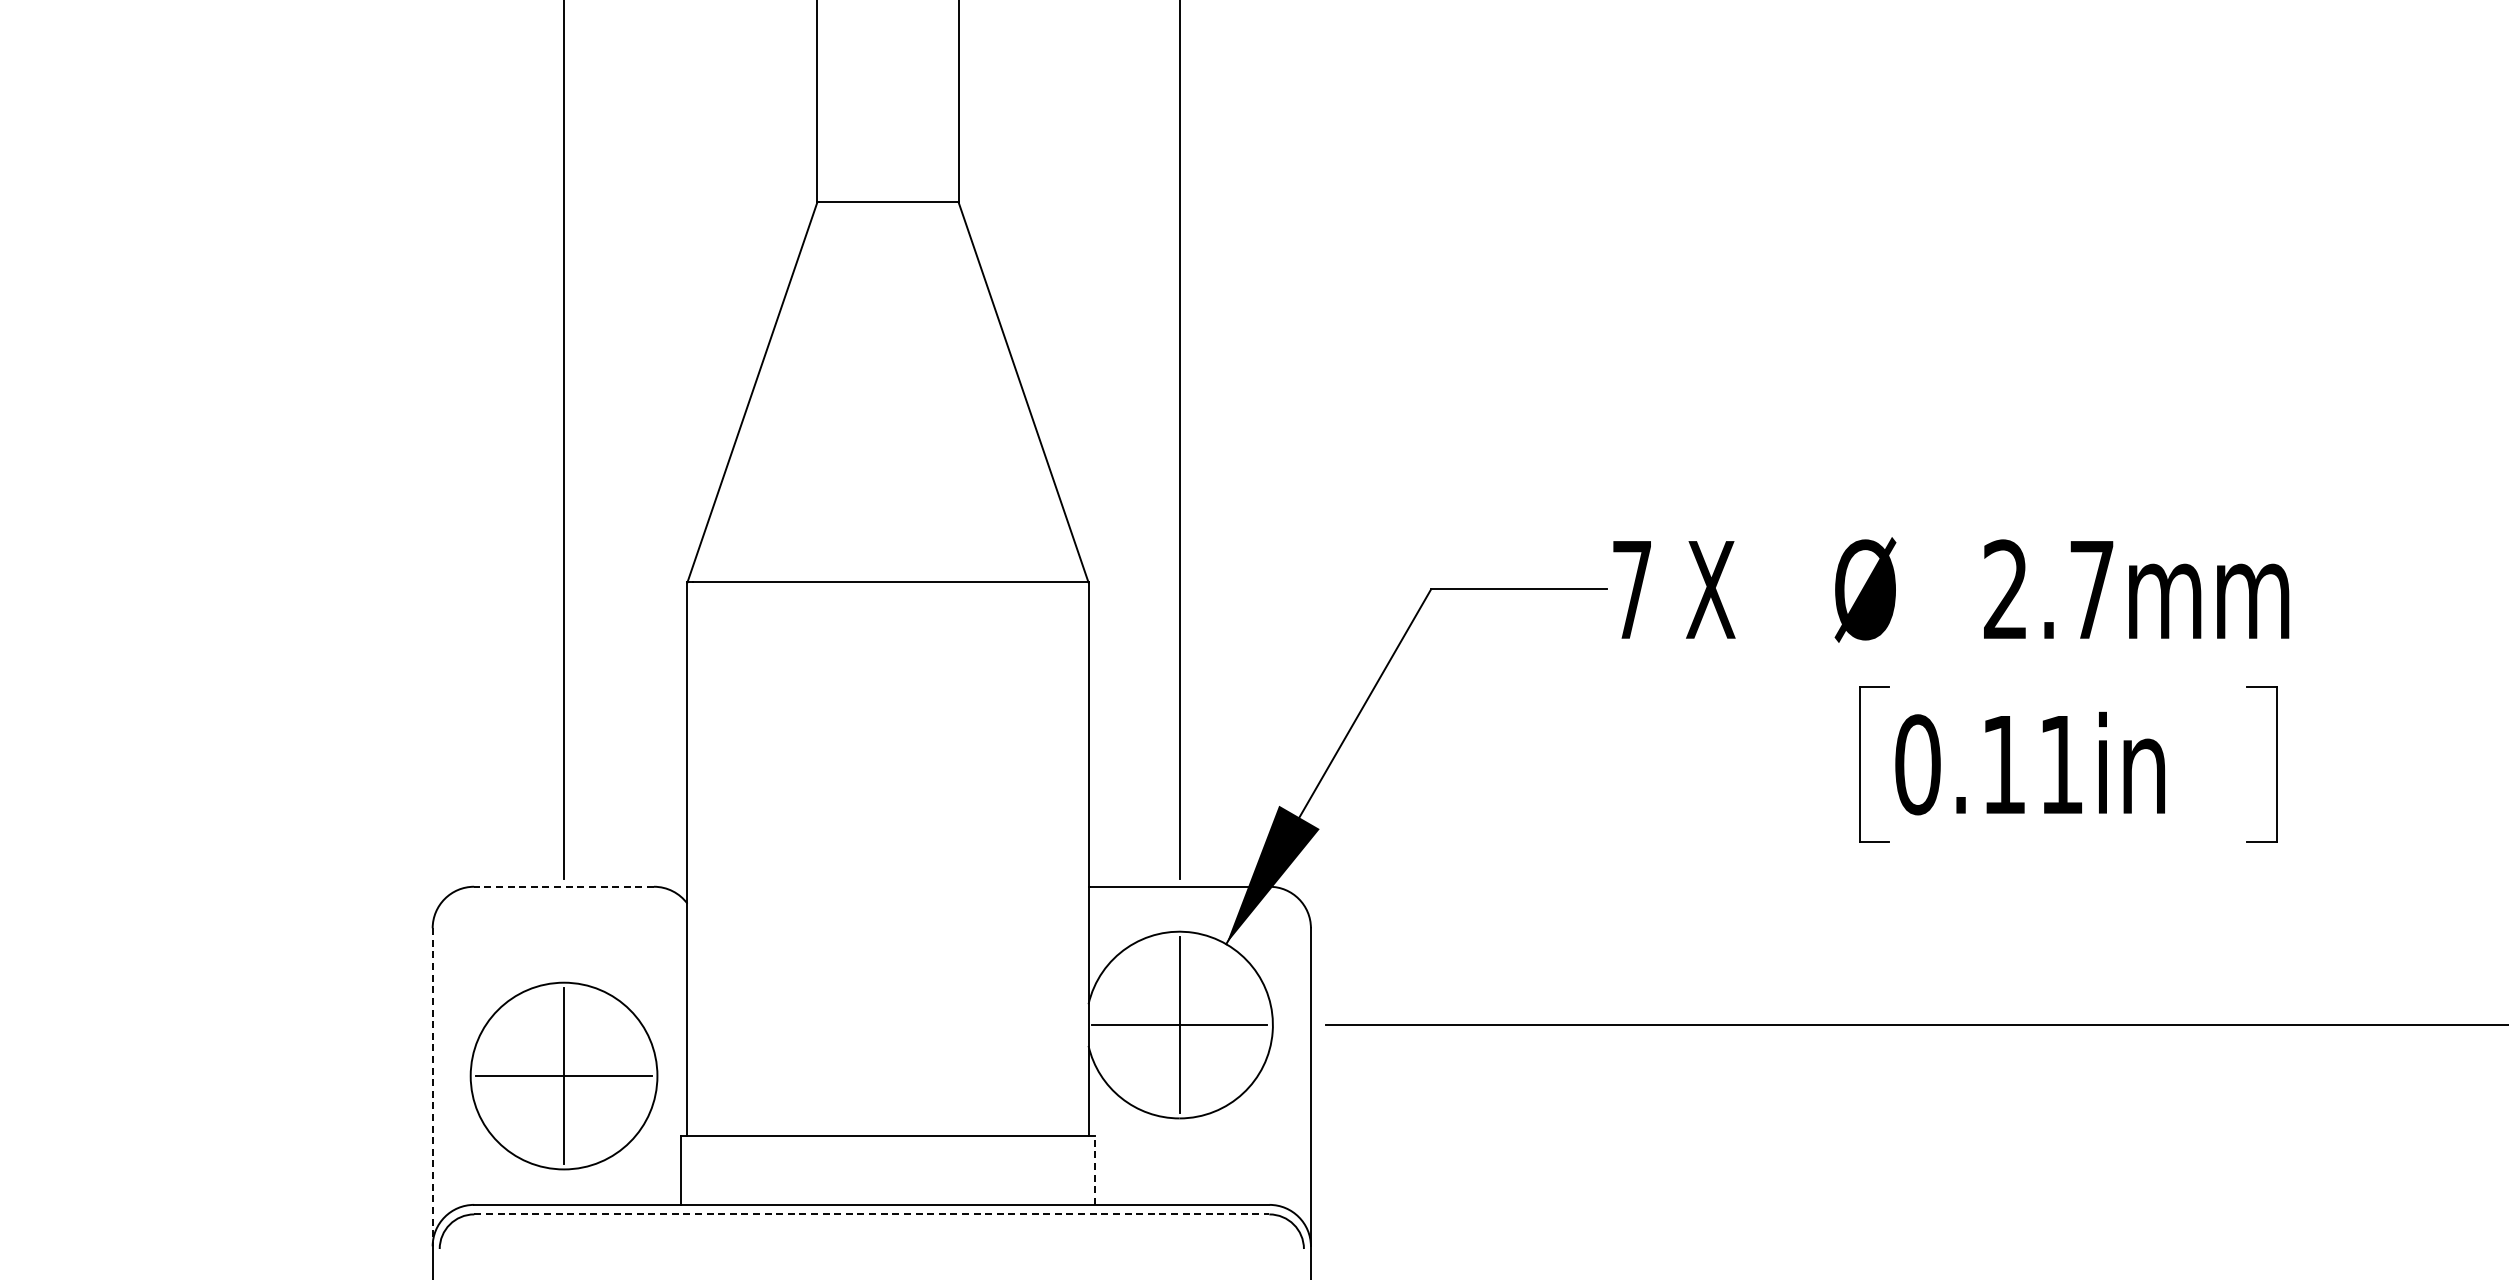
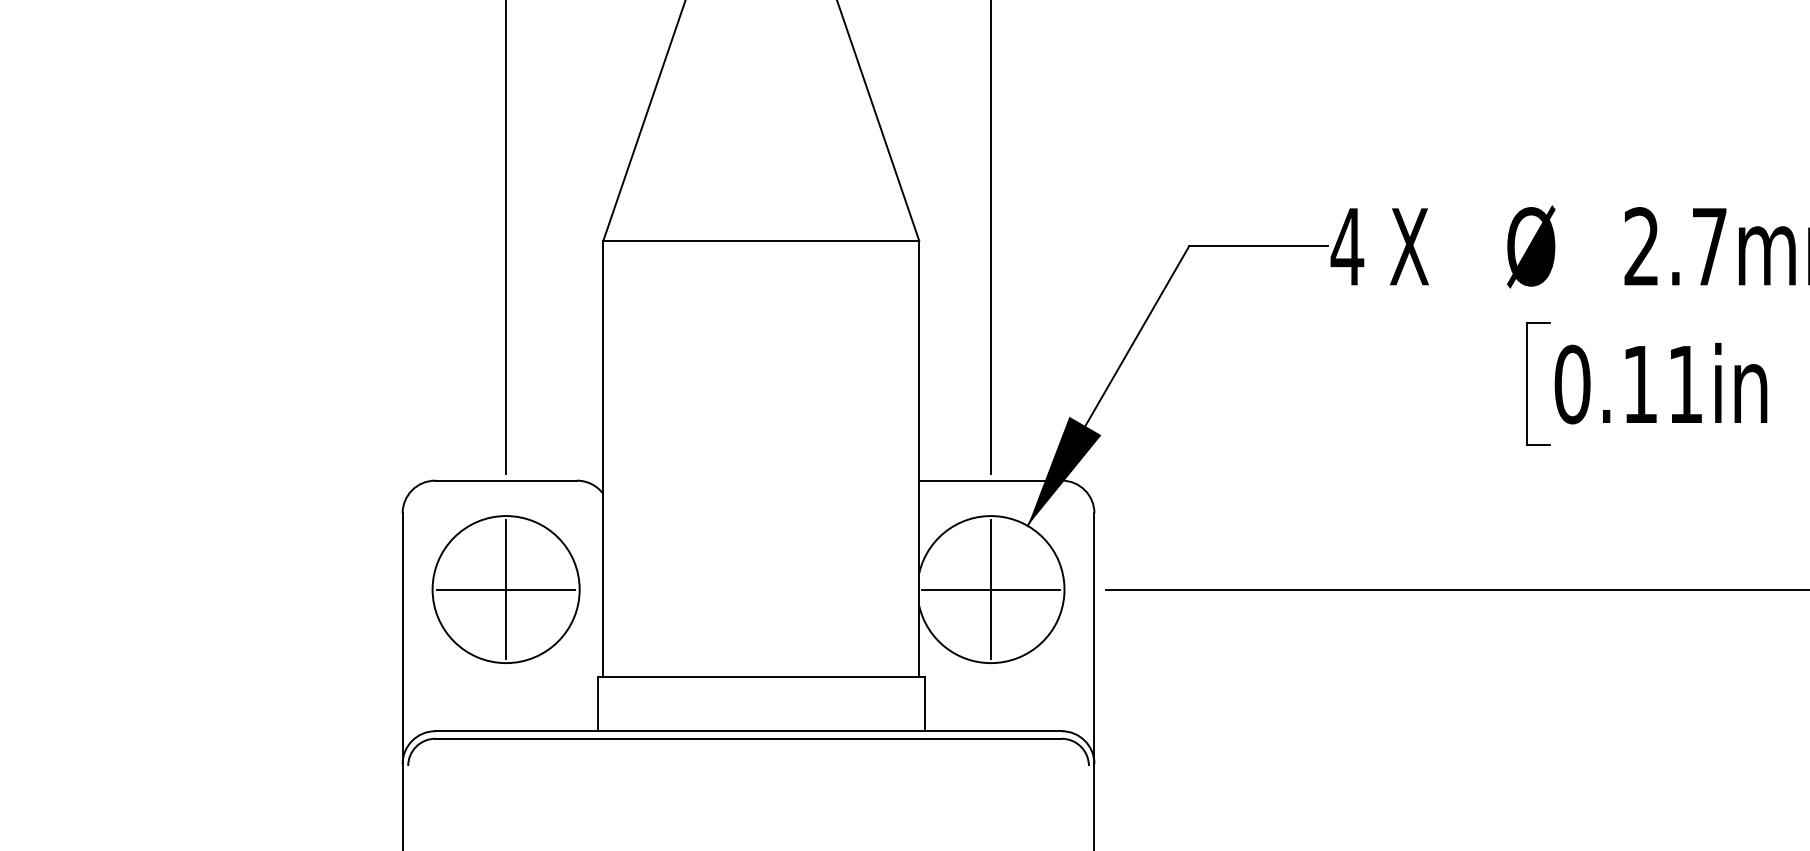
text: (1631, 589) -> (1346, 246), 7 -> 4
line: (564, 886) -> (506, 480), dashed -> solid
part: (563, 1075) -> (505, 589), moved
line: (432, 1087) -> (402, 638), dashed -> solid
line: (1095, 1170) -> (924, 704), dashed -> solid
line: (871, 1214) -> (748, 738), dashed -> solid

